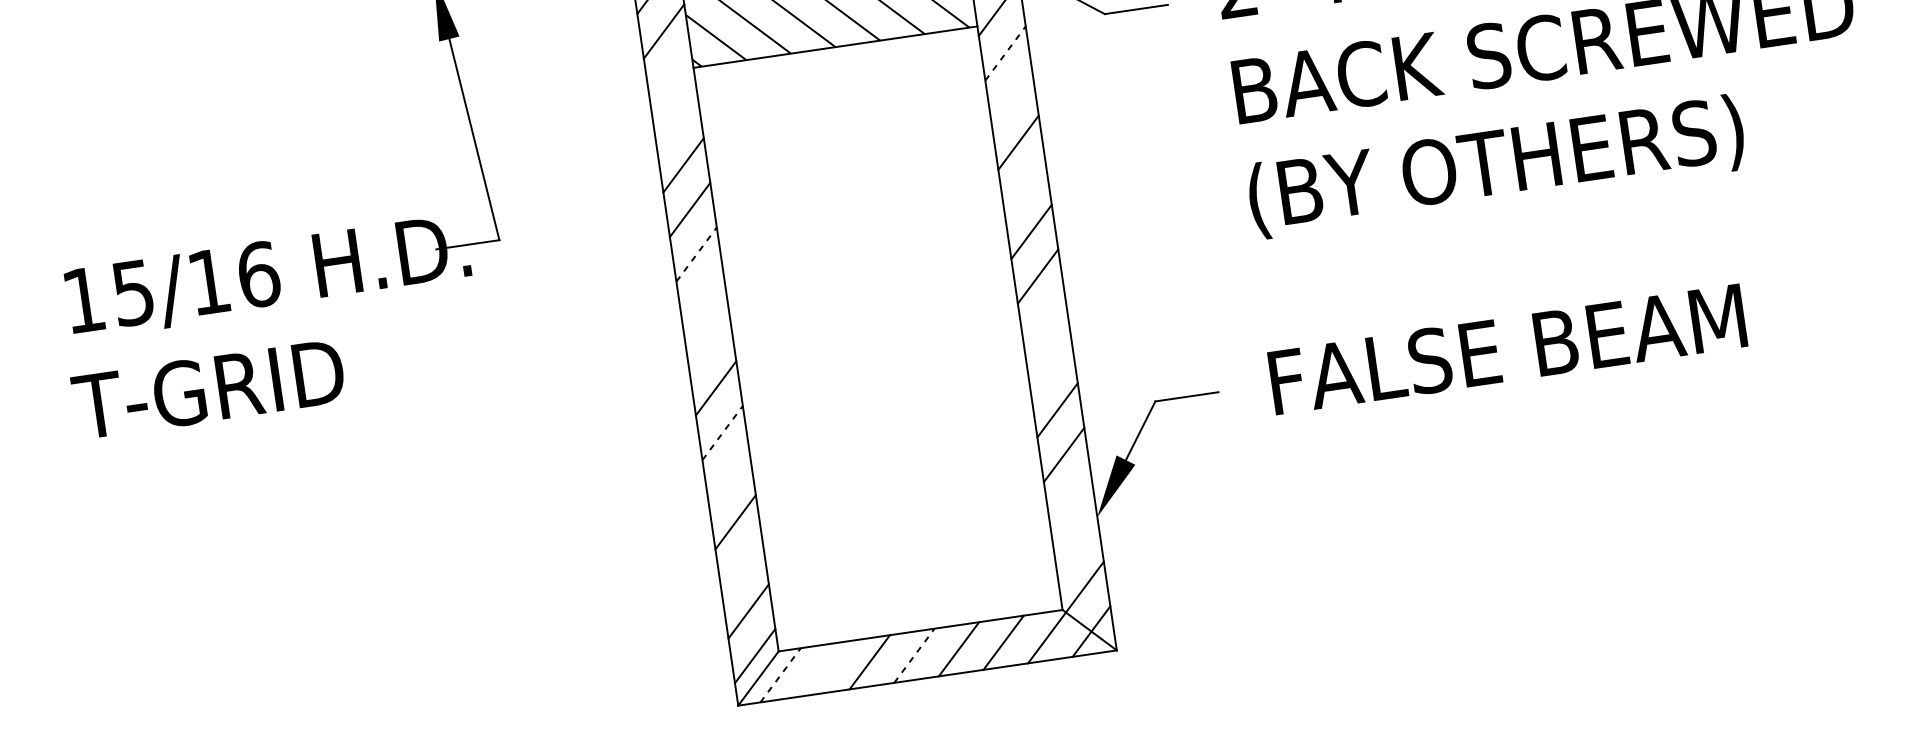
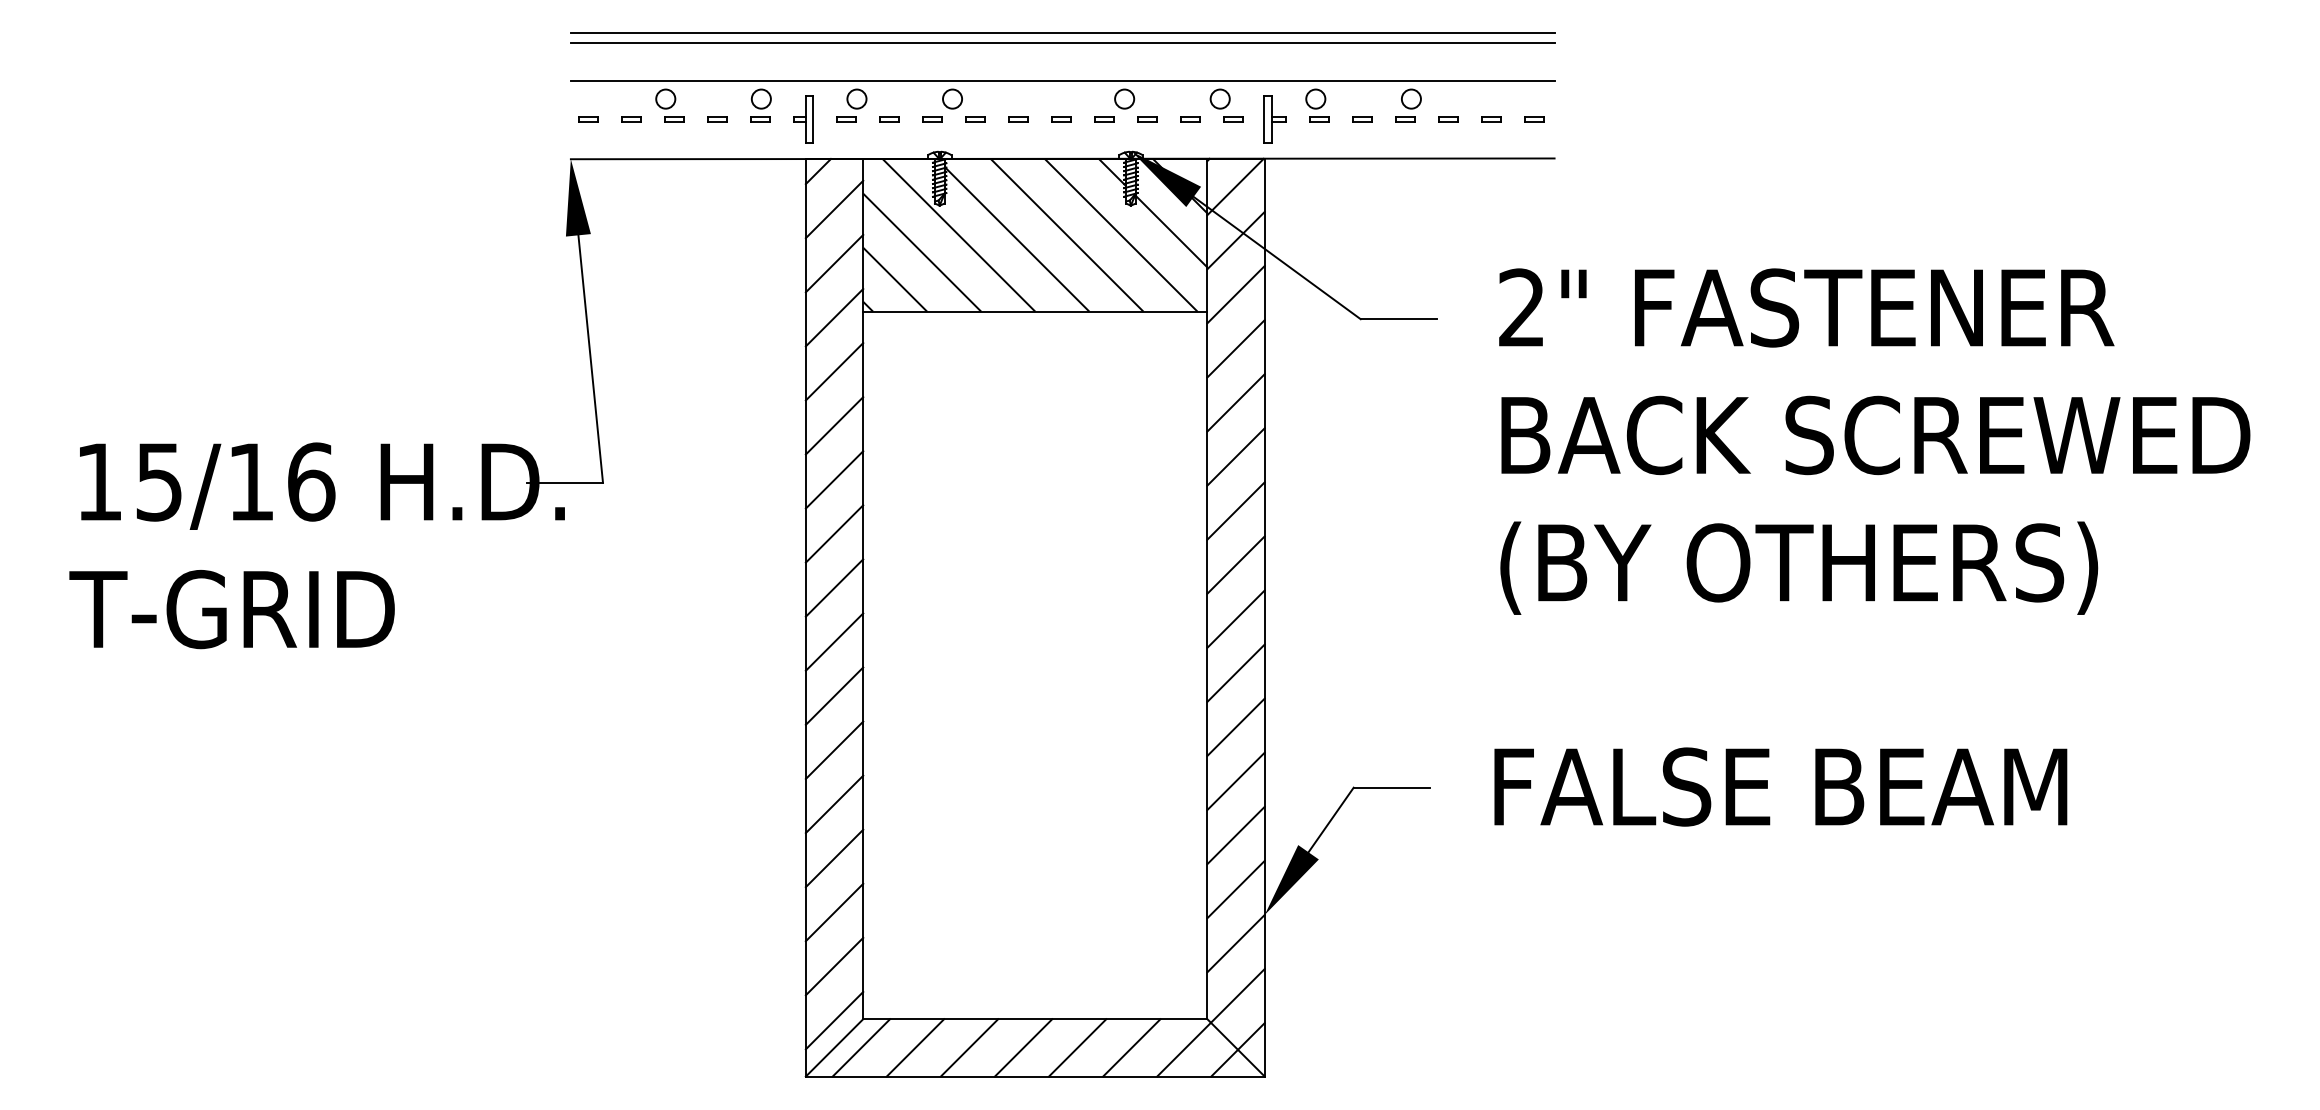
line: (1005, 53) -> (1236, 348), dashed -> solid
line: (670, 76) -> (834, 317), added
line: (1011, 97) -> (1235, 402), added
line: (677, 120) -> (834, 371), added
line: (1024, 186) -> (1235, 510), added
line: (696, 254) -> (834, 533), dashed -> solid
line: (703, 298) -> (834, 587), added
line: (1044, 320) -> (1235, 672), added
line: (709, 343) -> (834, 641), added
line: (1050, 365) -> (1235, 726), added
line: (722, 433) -> (834, 750), dashed -> solid
line: (729, 477) -> (834, 804), added
line: (1070, 499) -> (1235, 889), added
line: (1076, 544) -> (1235, 943), added
line: (742, 566) -> (834, 912), added
line: (914, 655) -> (1023, 1047), dashed -> solid
line: (825, 668) -> (915, 1047), added
line: (780, 674) -> (861, 1047), dashed -> solid

